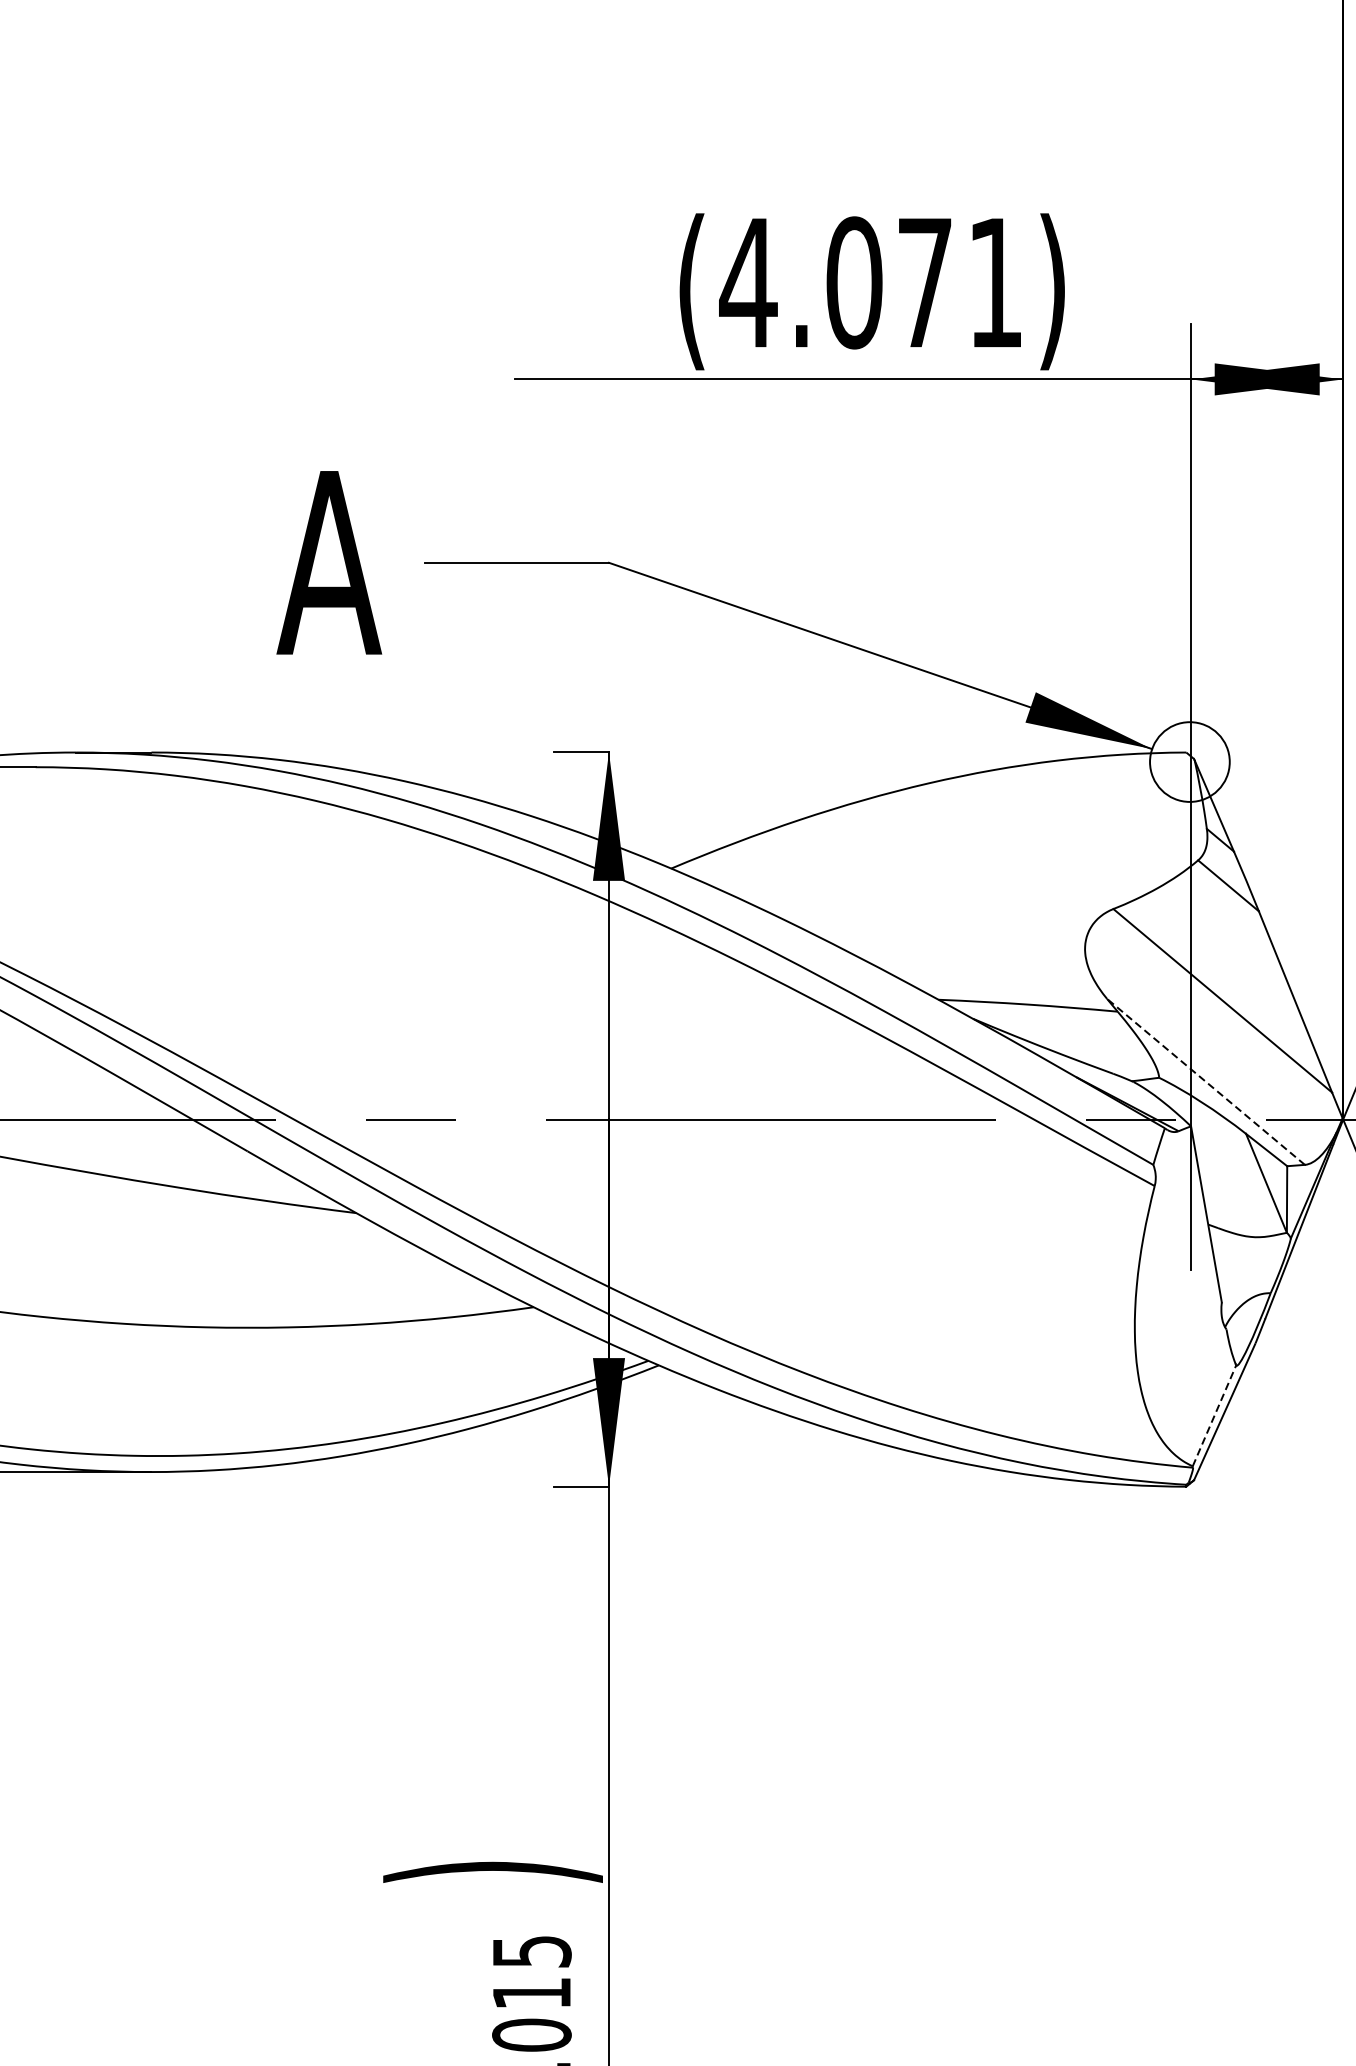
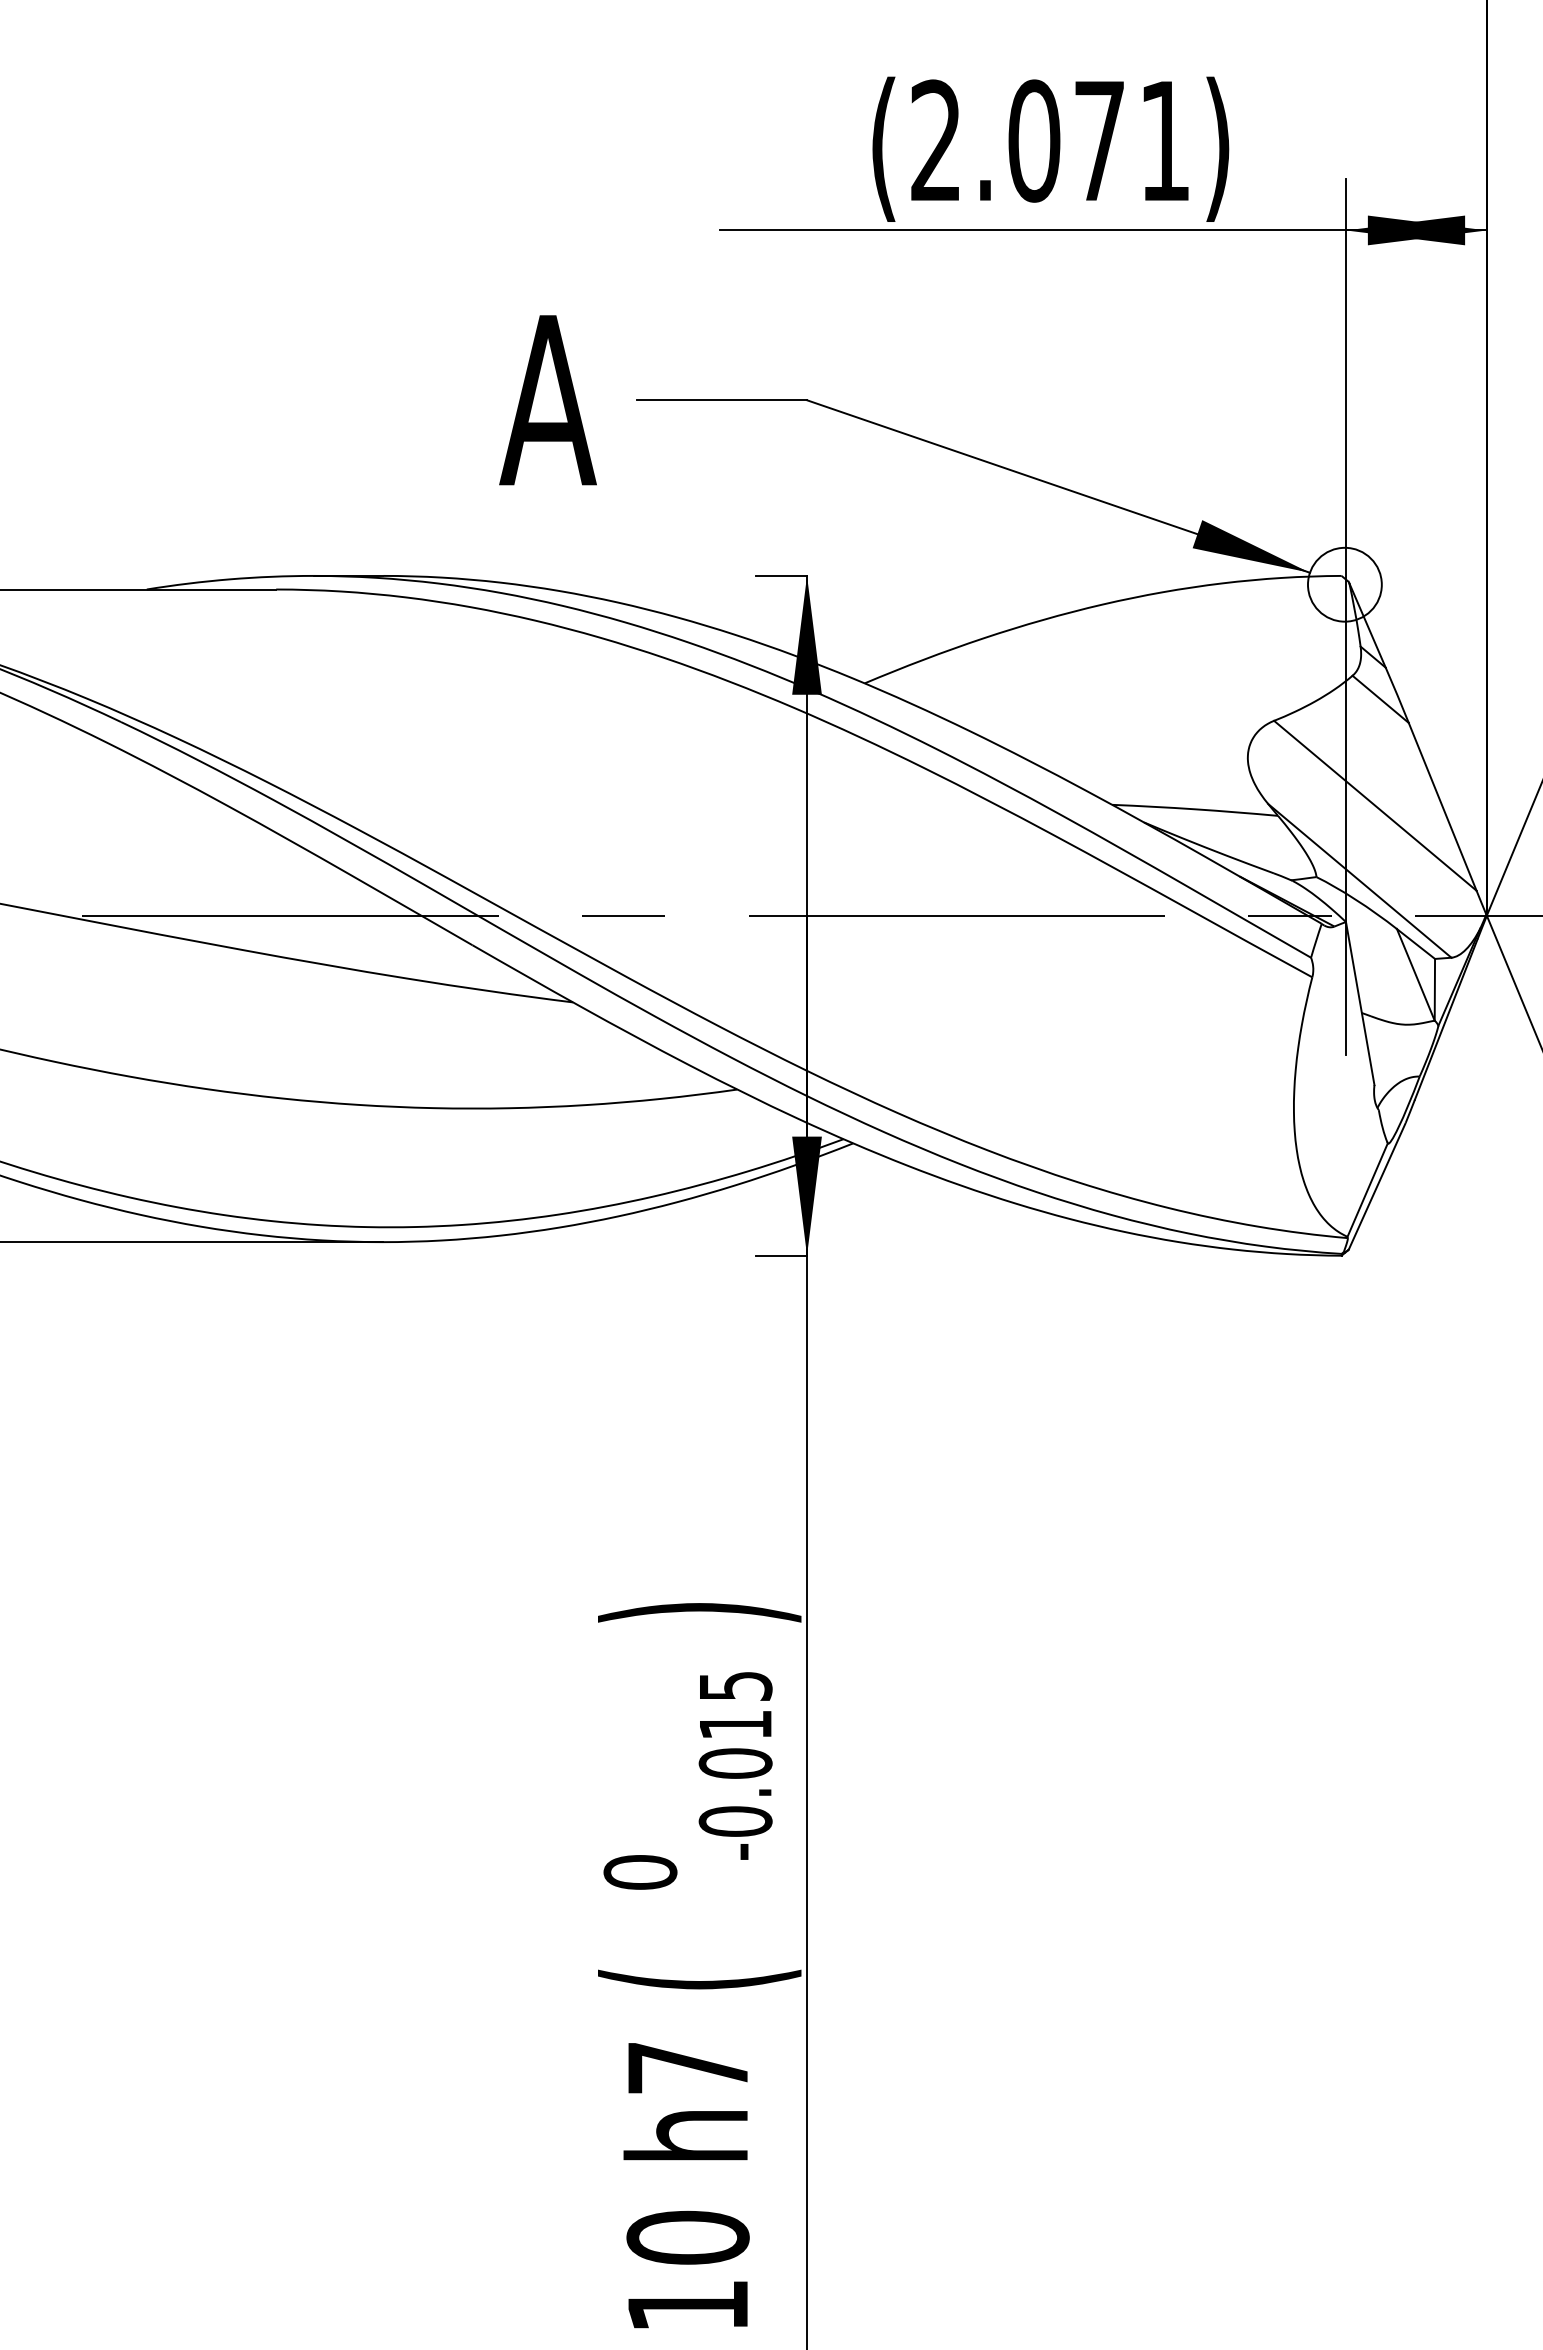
text: (747, 281) -> (935, 139), (4.071) -> (2.071)
line: (1205, 1081) -> (1359, 880), dashed -> solid
line: (1214, 1416) -> (1367, 1190), dashed -> solid

